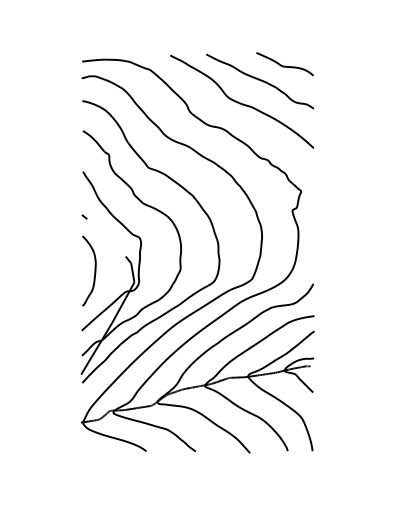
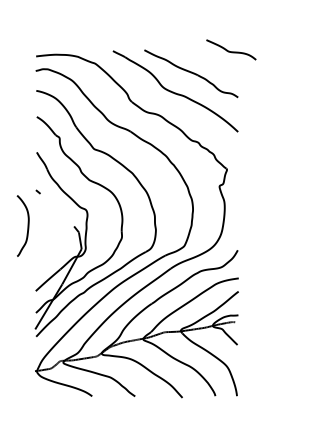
curve: (284, 65) -> (230, 51), moved
curve: (94, 270) -> (27, 225), moved

